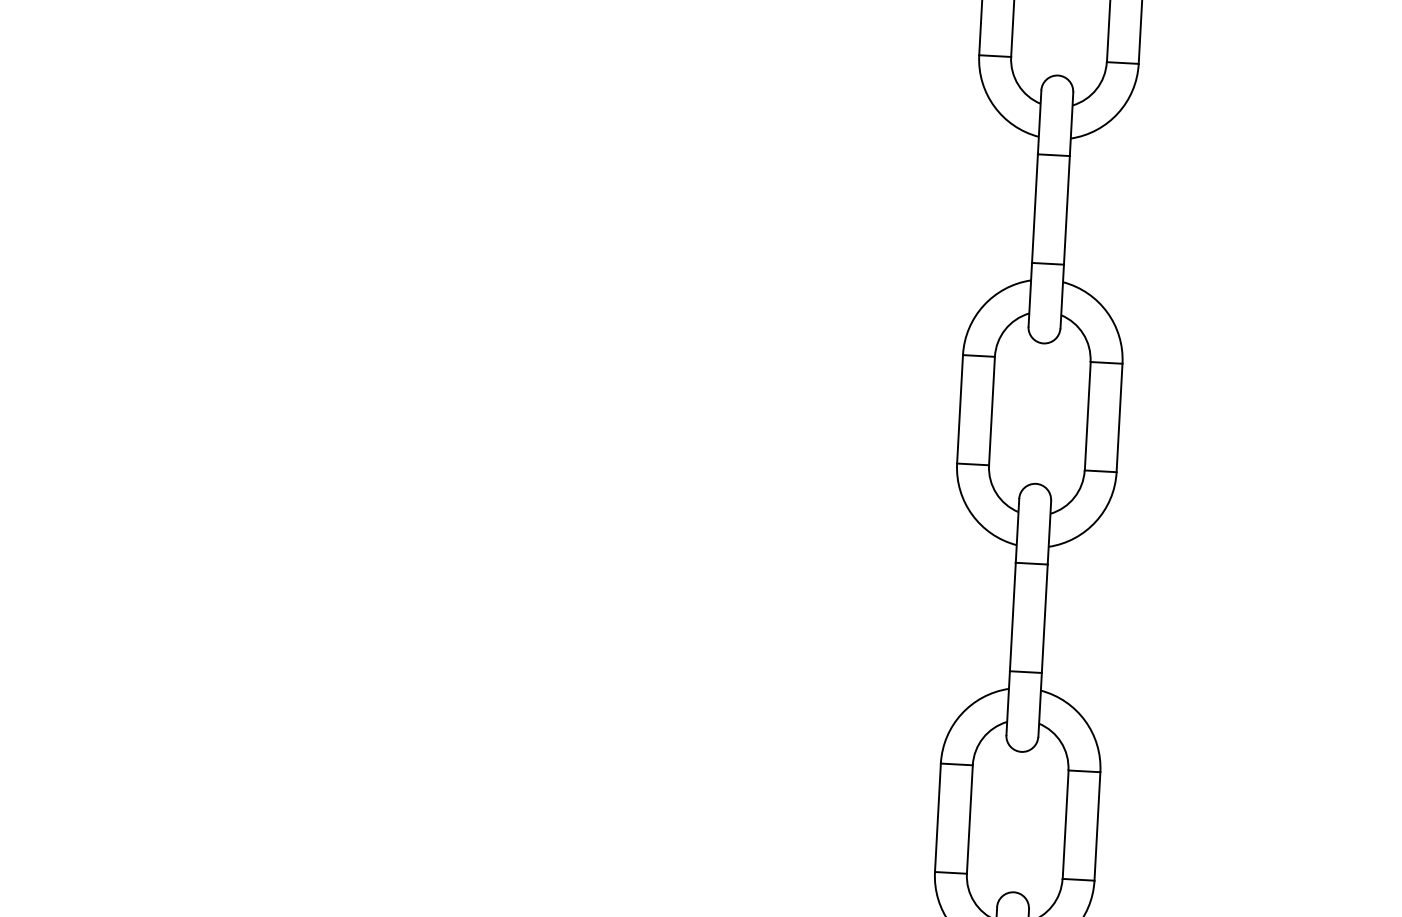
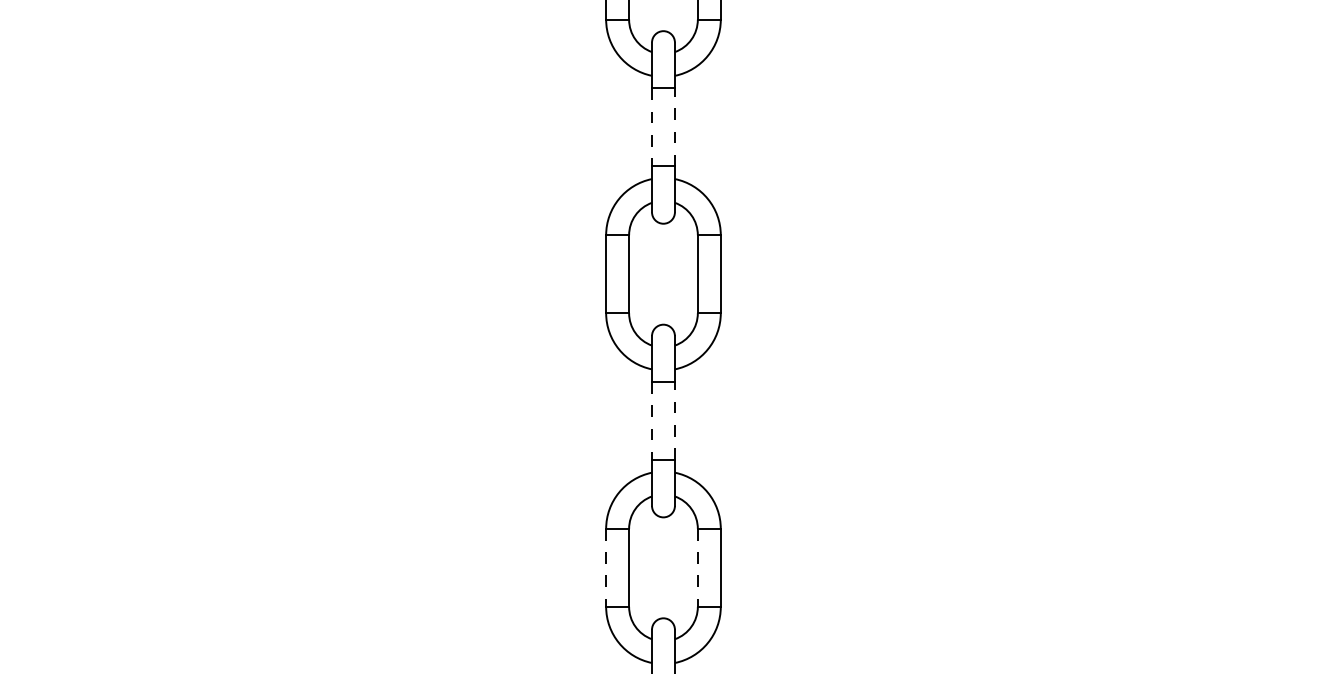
line: (1035, 208) -> (652, 127), solid -> dashed
line: (1067, 209) -> (675, 126), solid -> dashed
line: (1013, 617) -> (652, 421), solid -> dashed
line: (1045, 619) -> (675, 421), solid -> dashed
line: (938, 817) -> (606, 567), solid -> dashed
line: (1065, 824) -> (697, 567), solid -> dashed

